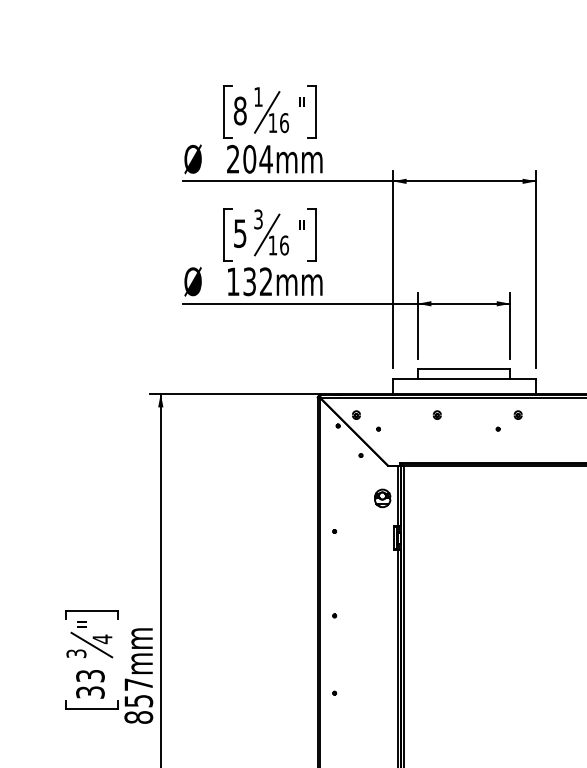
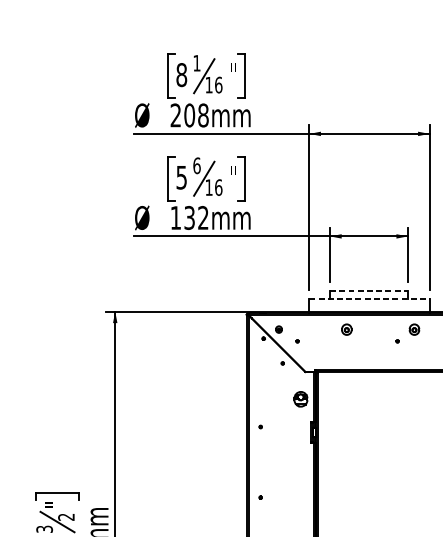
text: (265, 158) -> (202, 114), 204mm -> 208mm
text: (258, 219) -> (197, 165), 3 -> 6
line: (464, 369) -> (369, 291), solid -> dashed
line: (464, 378) -> (369, 298), solid -> dashed
part: (436, 414) -> (345, 329), size x1.6
part: (517, 414) -> (413, 329), size x1.6
text: (102, 639) -> (66, 517), 4 -> 2

